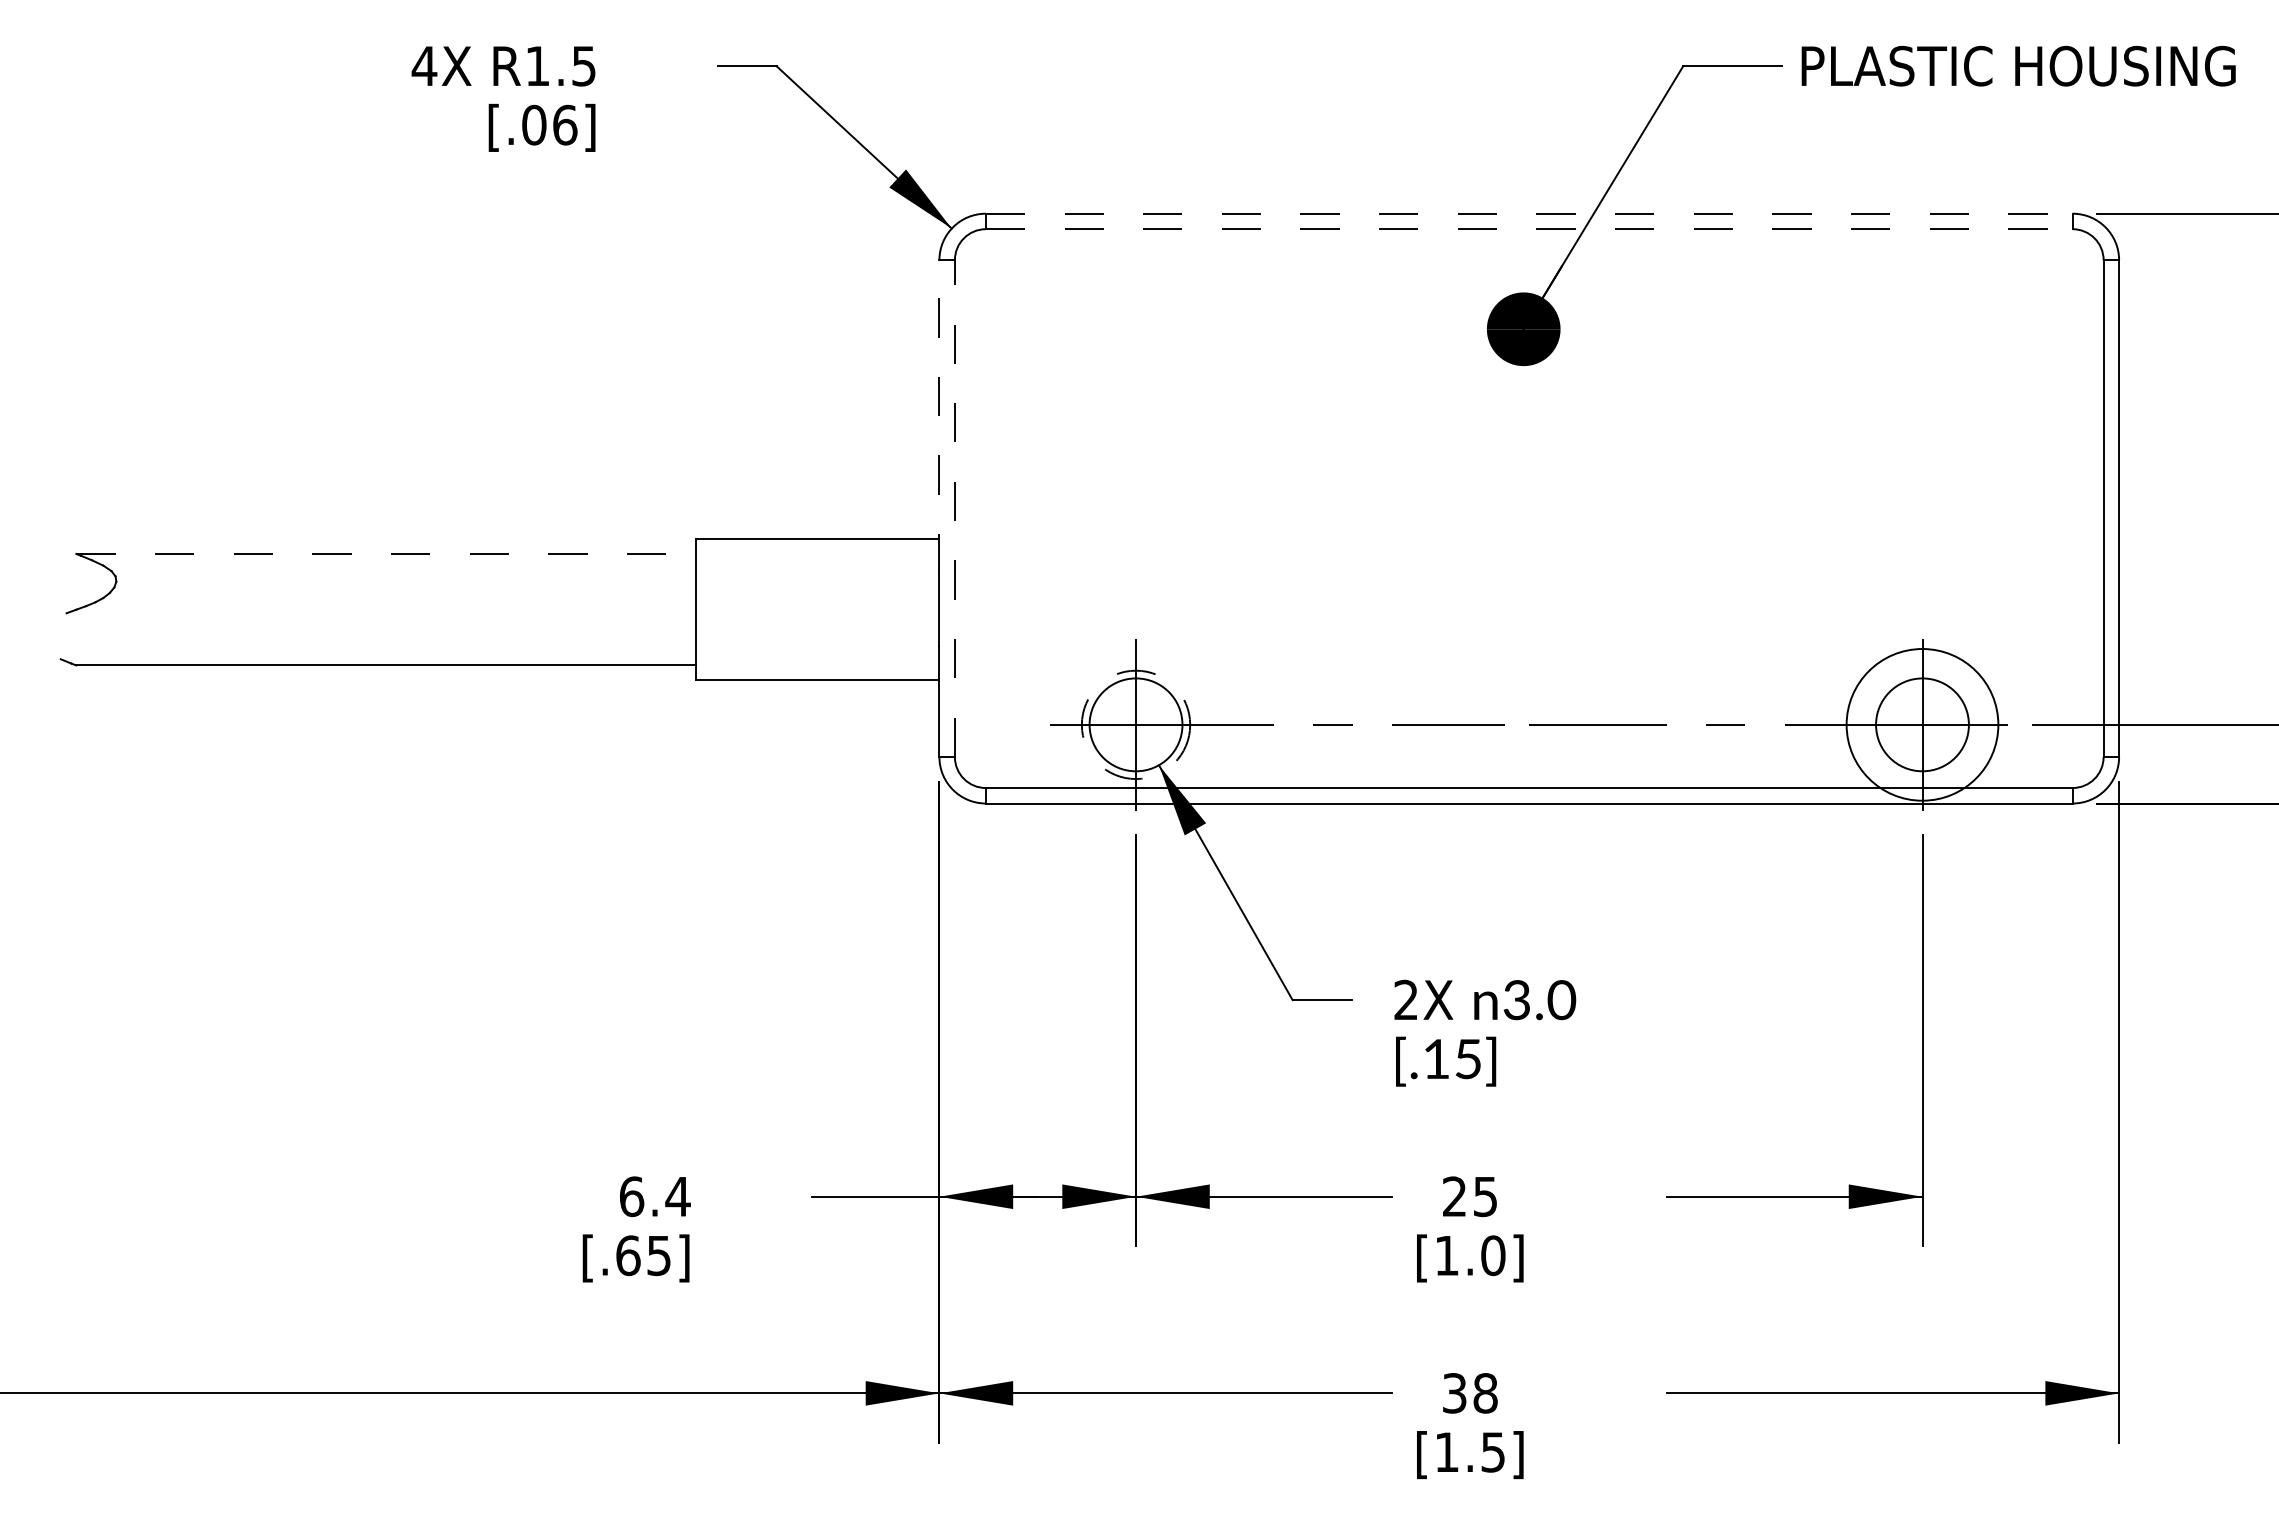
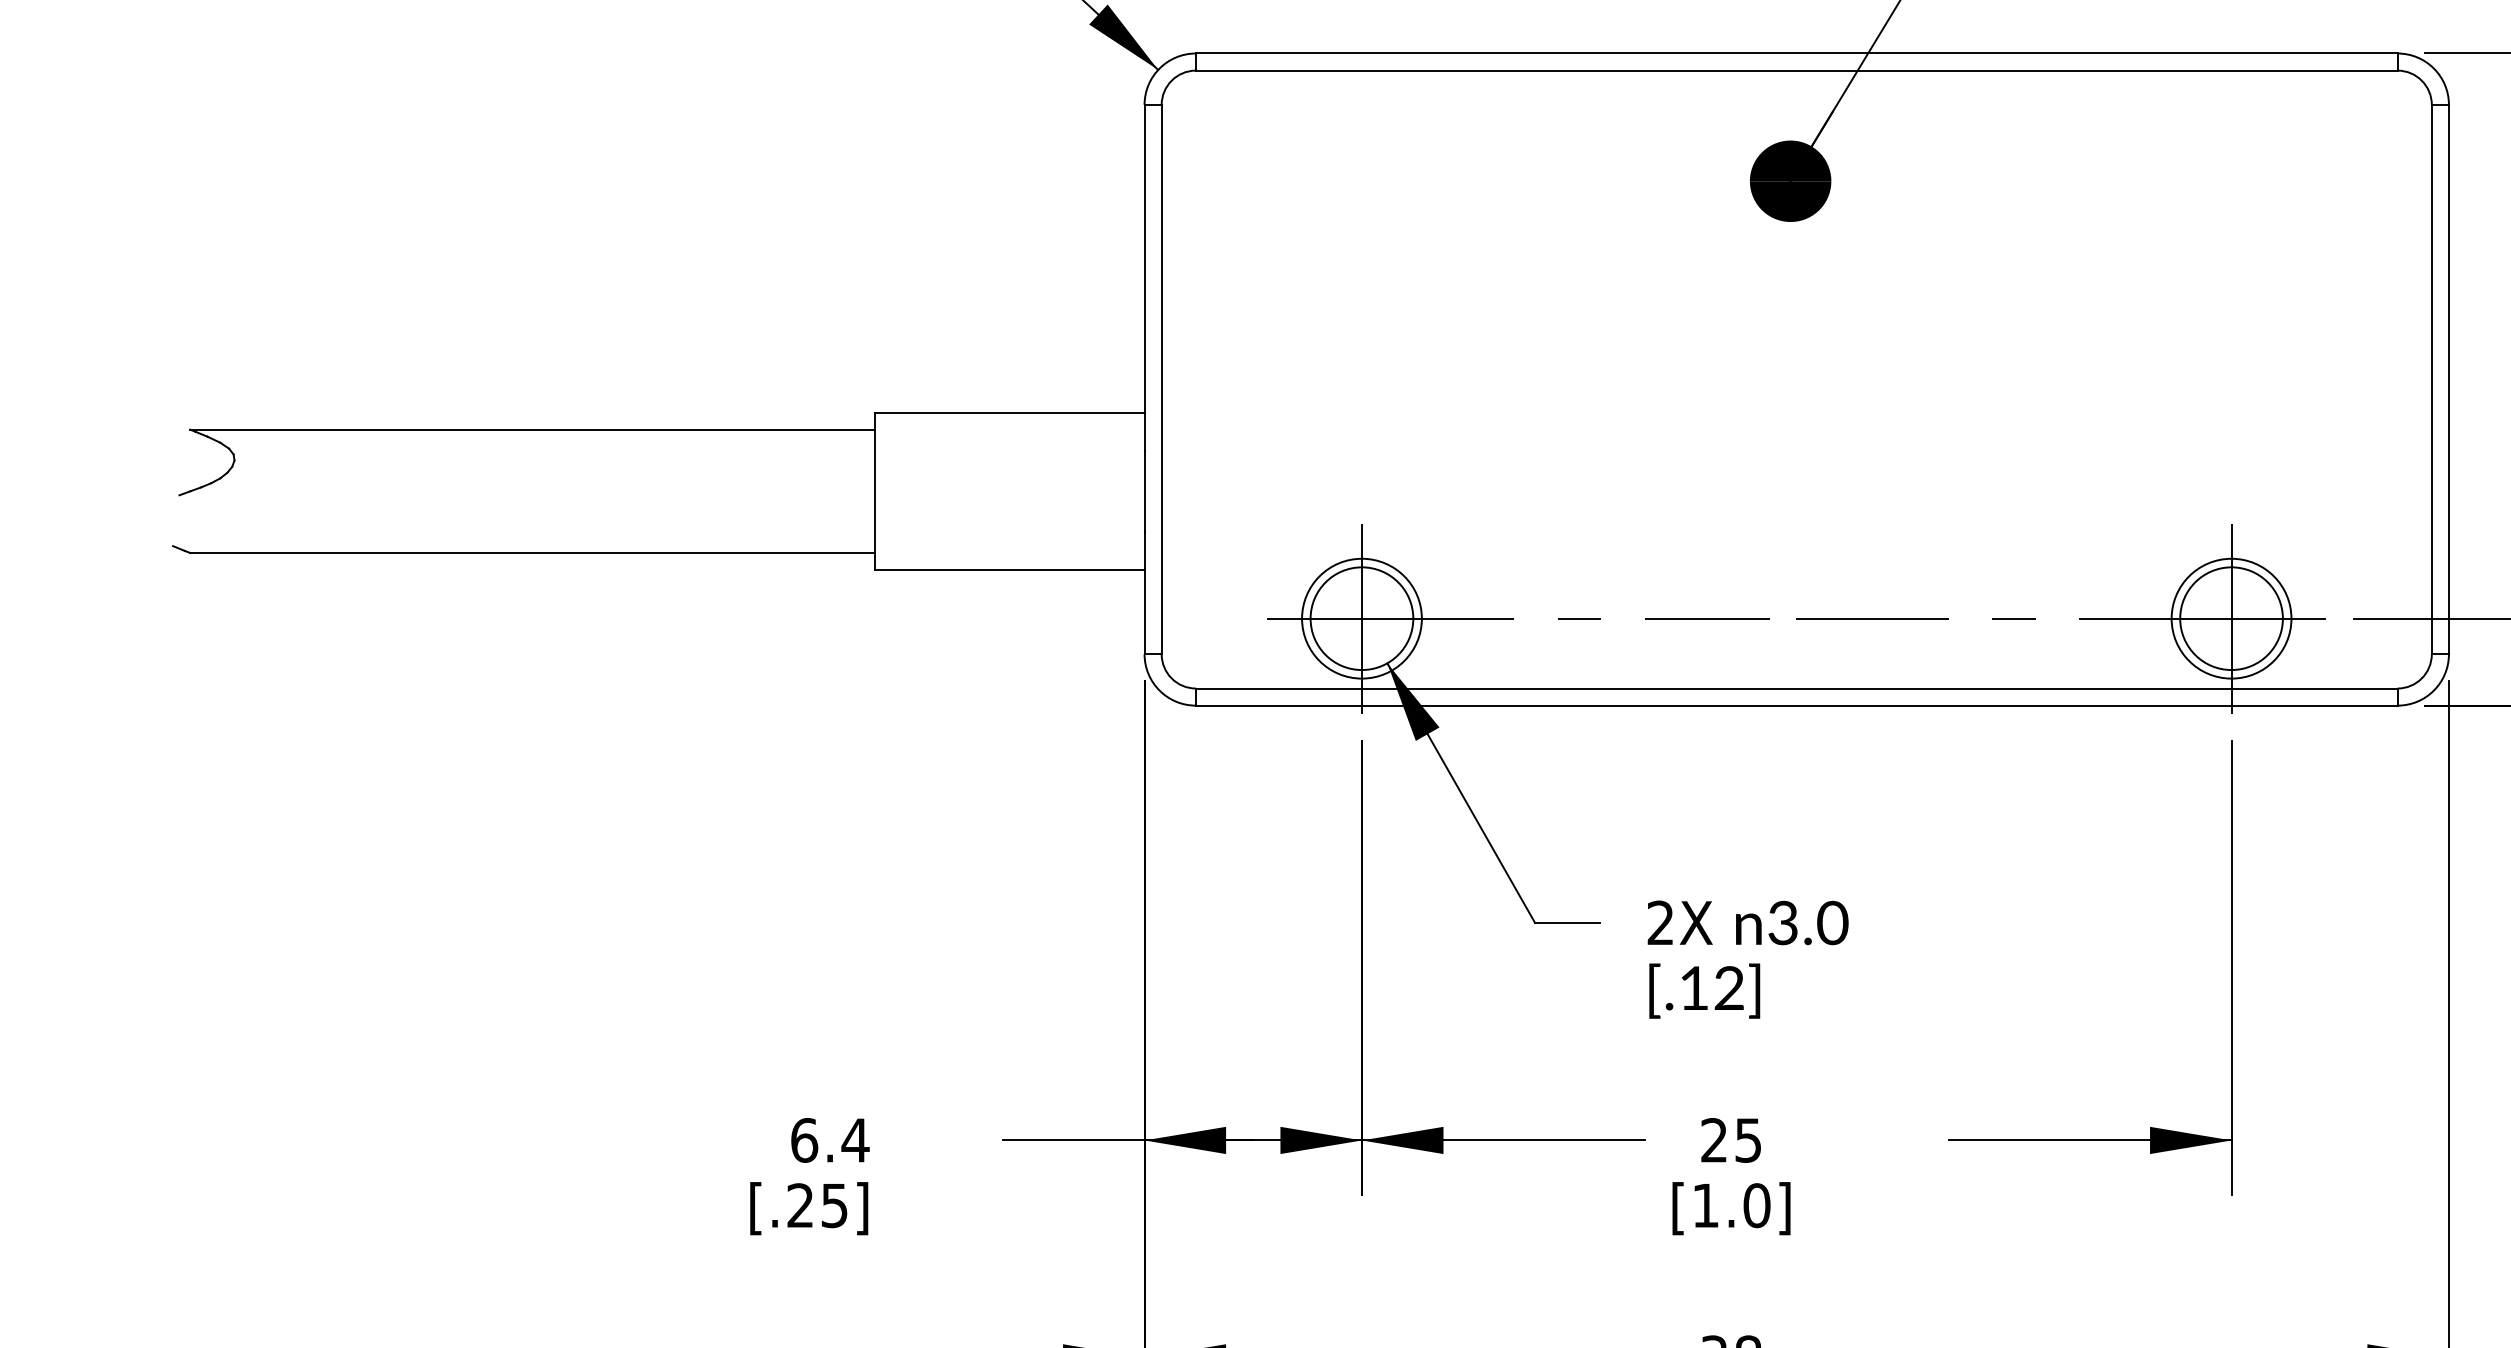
line: (1529, 213) -> (1797, 53), dashed -> solid
line: (1529, 229) -> (1797, 70), dashed -> solid
line: (939, 416) -> (1144, 277), dashed -> solid
line: (954, 508) -> (1161, 379), dashed -> solid
line: (385, 553) -> (532, 429), dashed -> solid
circle: (1135, 724) -> (1361, 618), dashed -> solid
circle: (1922, 724) -> (2231, 618), size x0.71
text: (1468, 1059) -> (1729, 988), [.15] -> [.12]
text: (628, 1255) -> (800, 1205), [.65] -> [.25]

